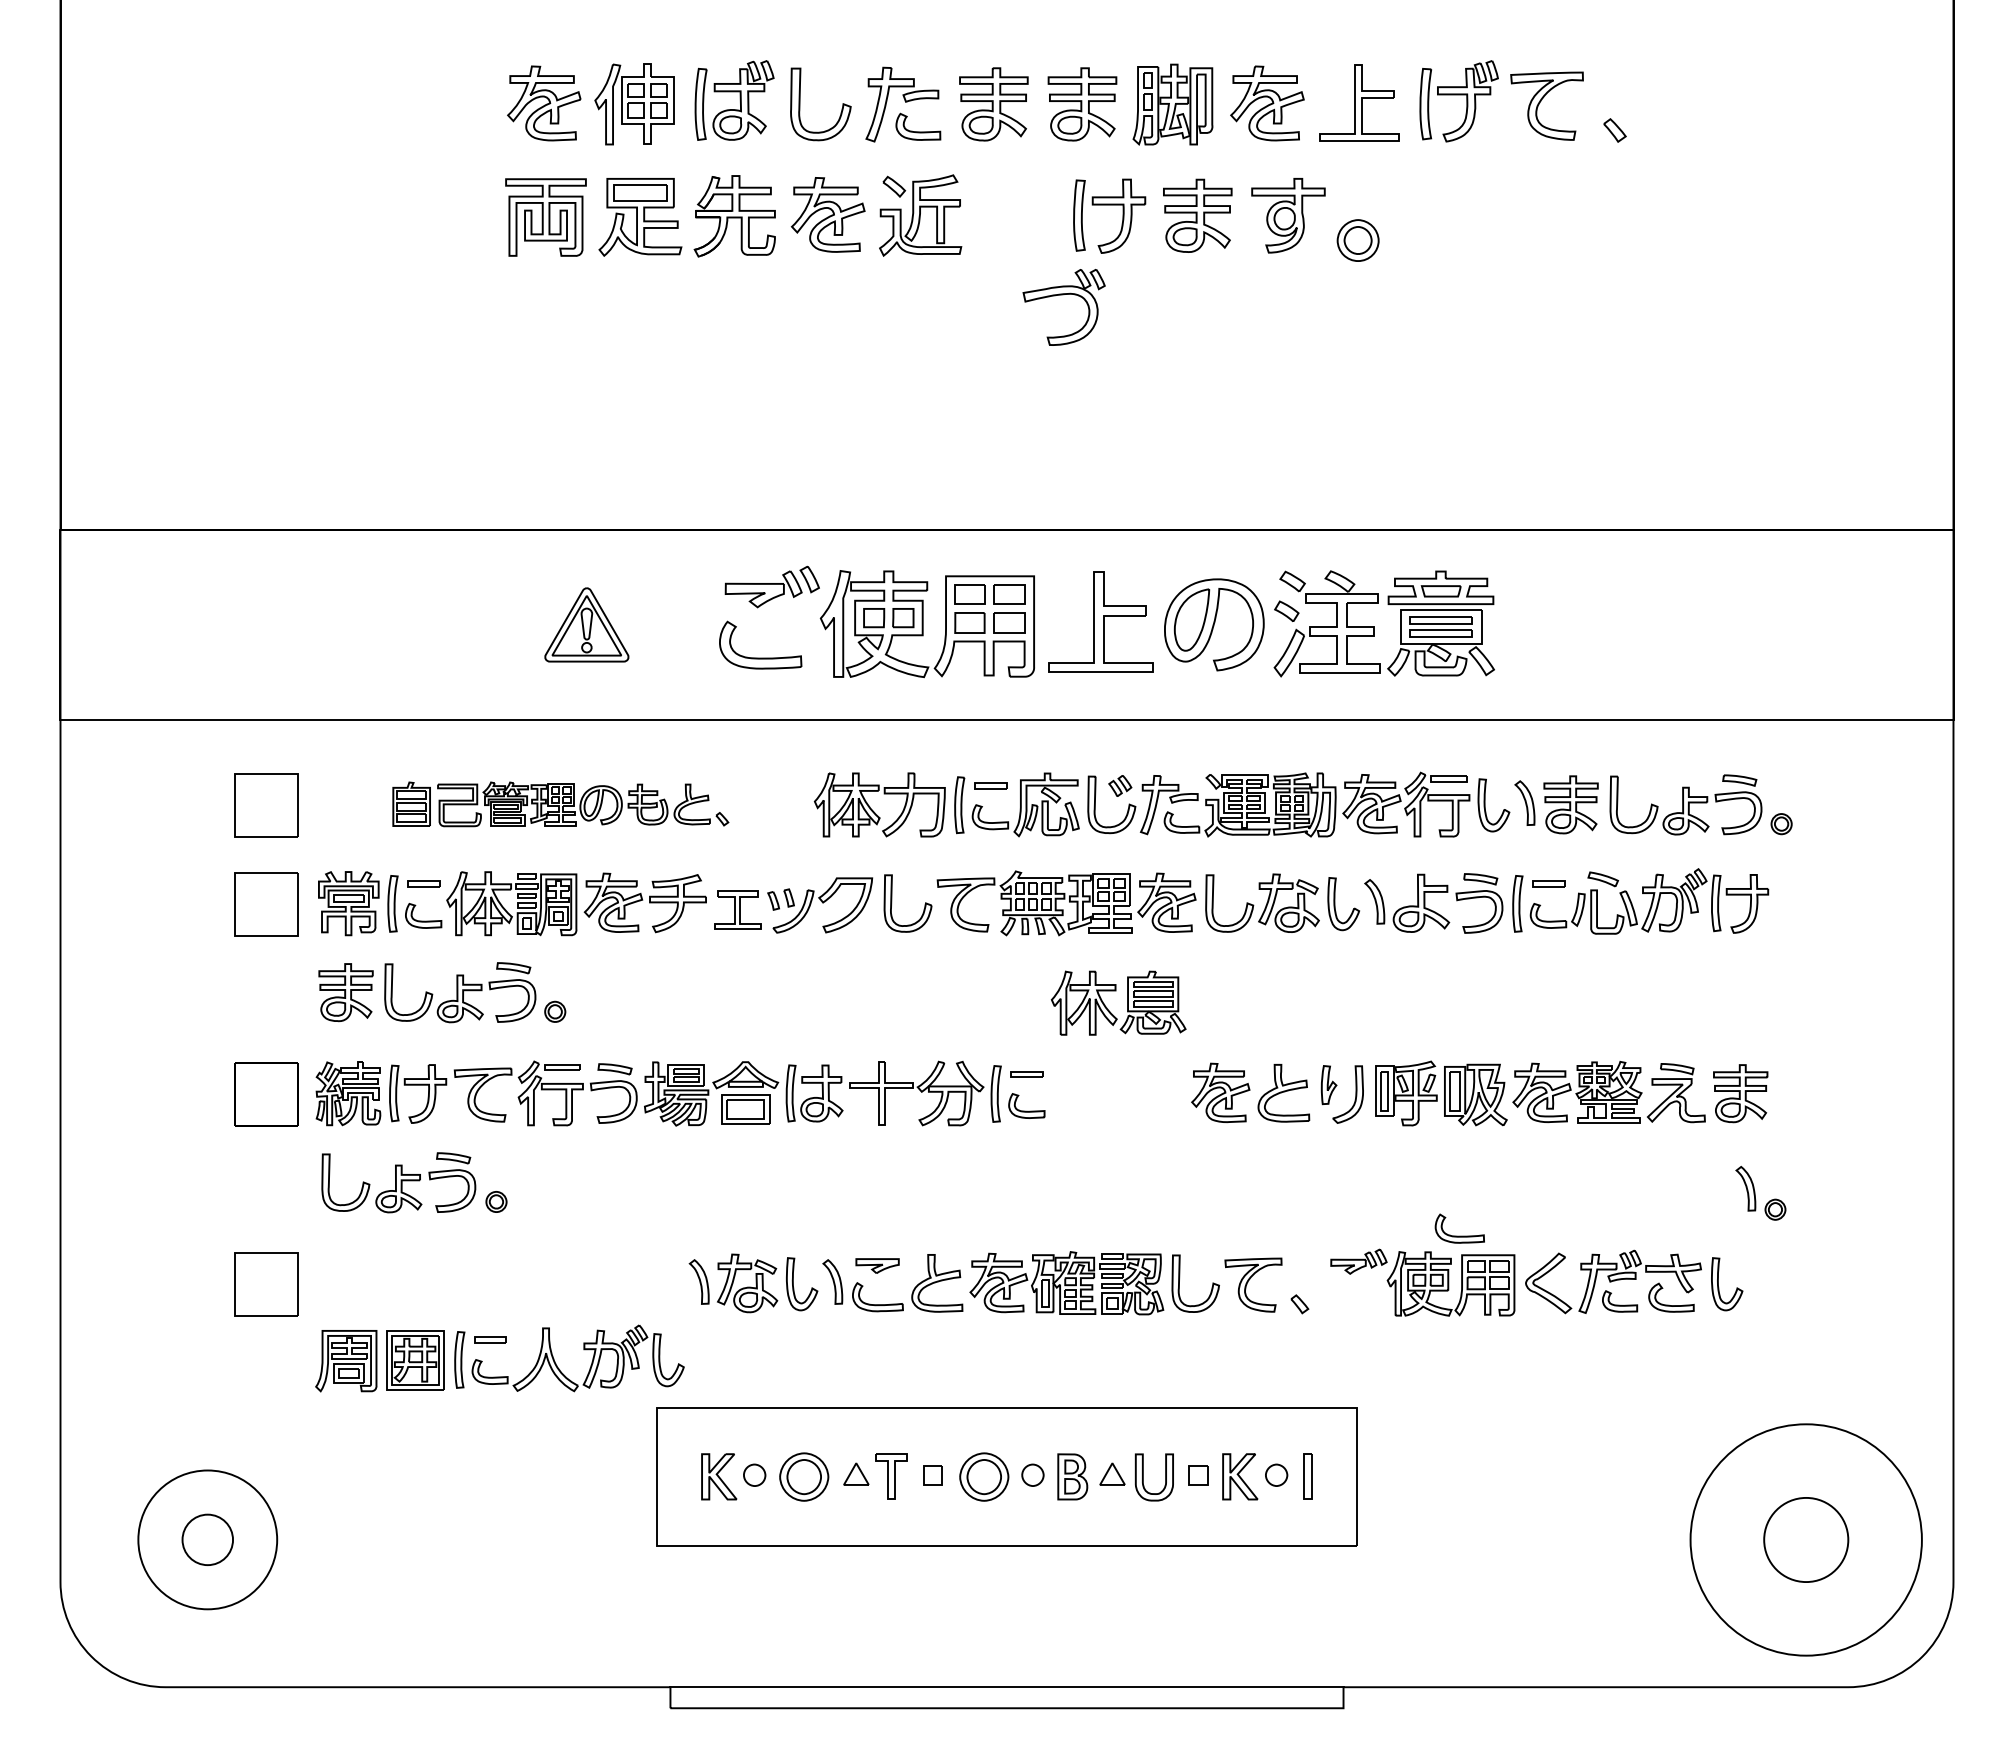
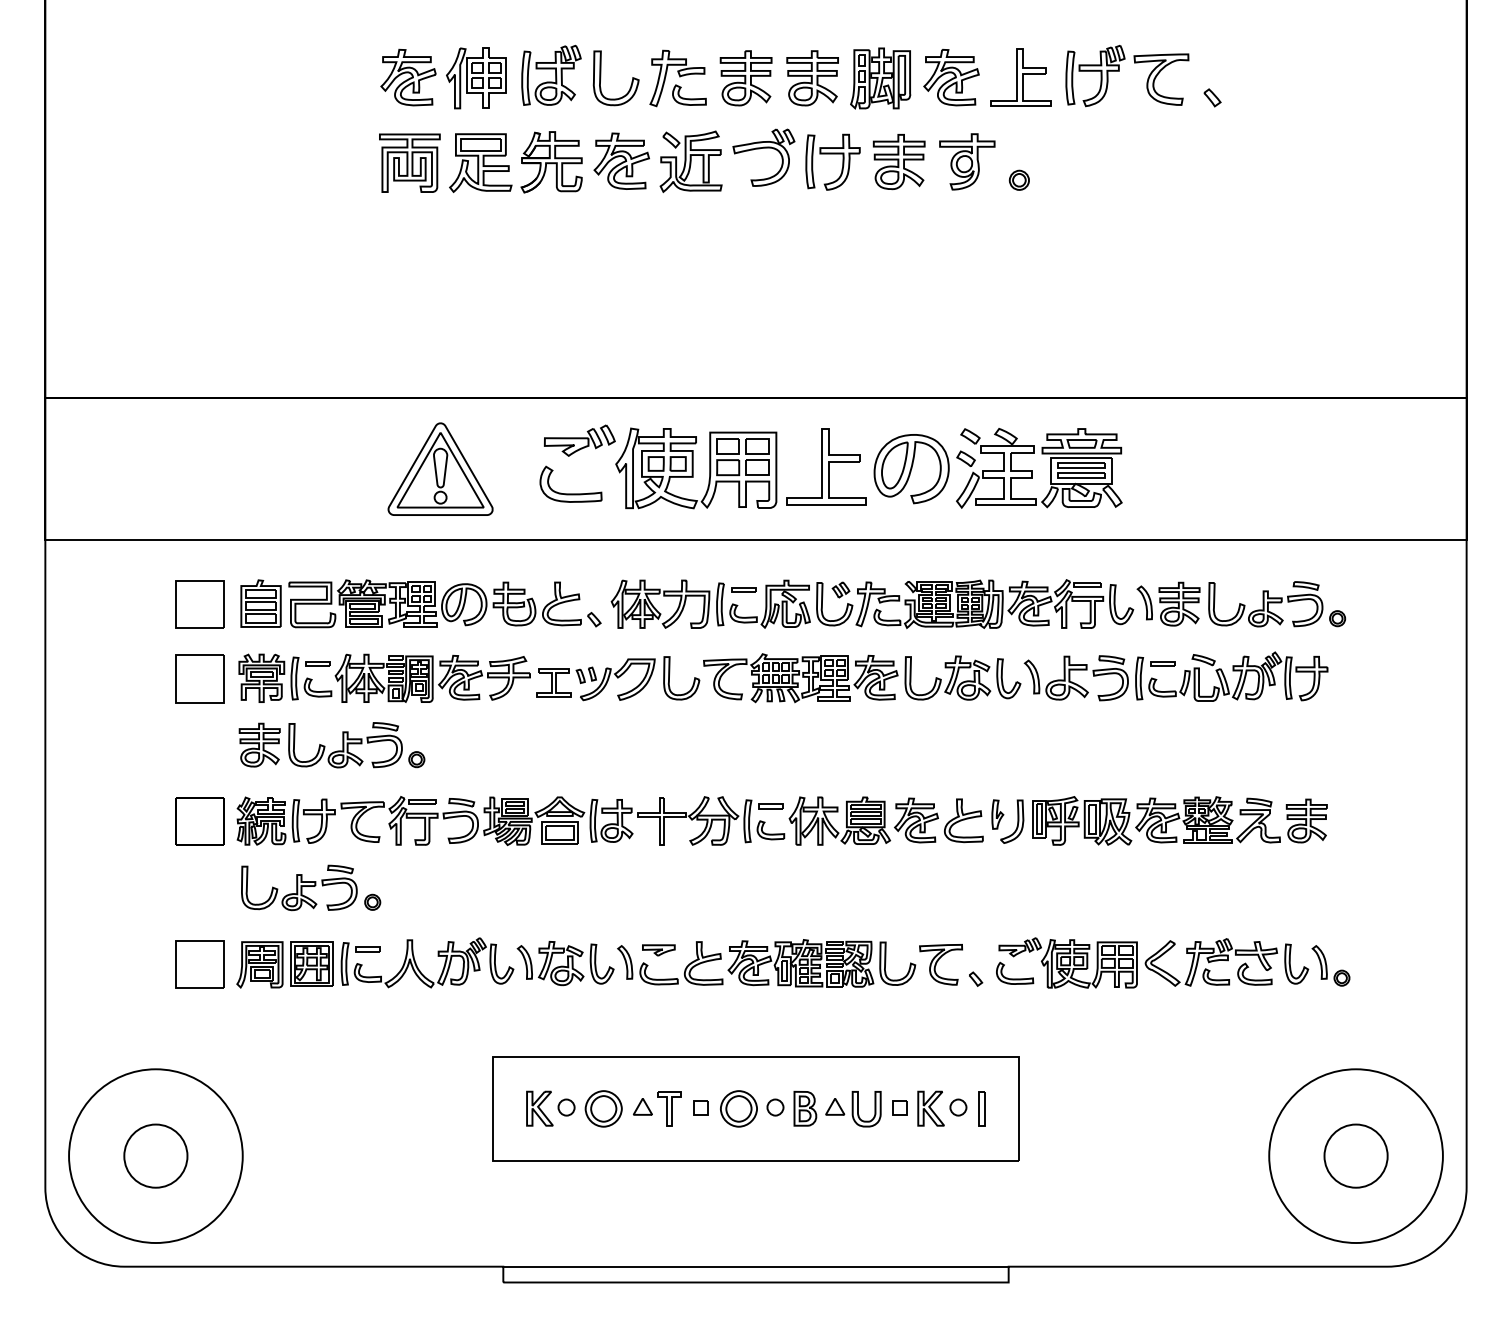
part: (1356, 239) -> (1018, 179), size x0.62
part: (1059, 296) -> (760, 149), moved
part: (586, 624) -> (440, 468), size x1.67
part: (560, 803) -> (420, 603), size x1.43
part: (1127, 1002) -> (846, 820), moved
part: (1760, 1192) -> (1330, 965), moved
part: (1460, 1227) -> (1015, 972), moved
part: (500, 1344) -> (375, 952), moved
part: (207, 1539) -> (155, 1155), size x1.67

